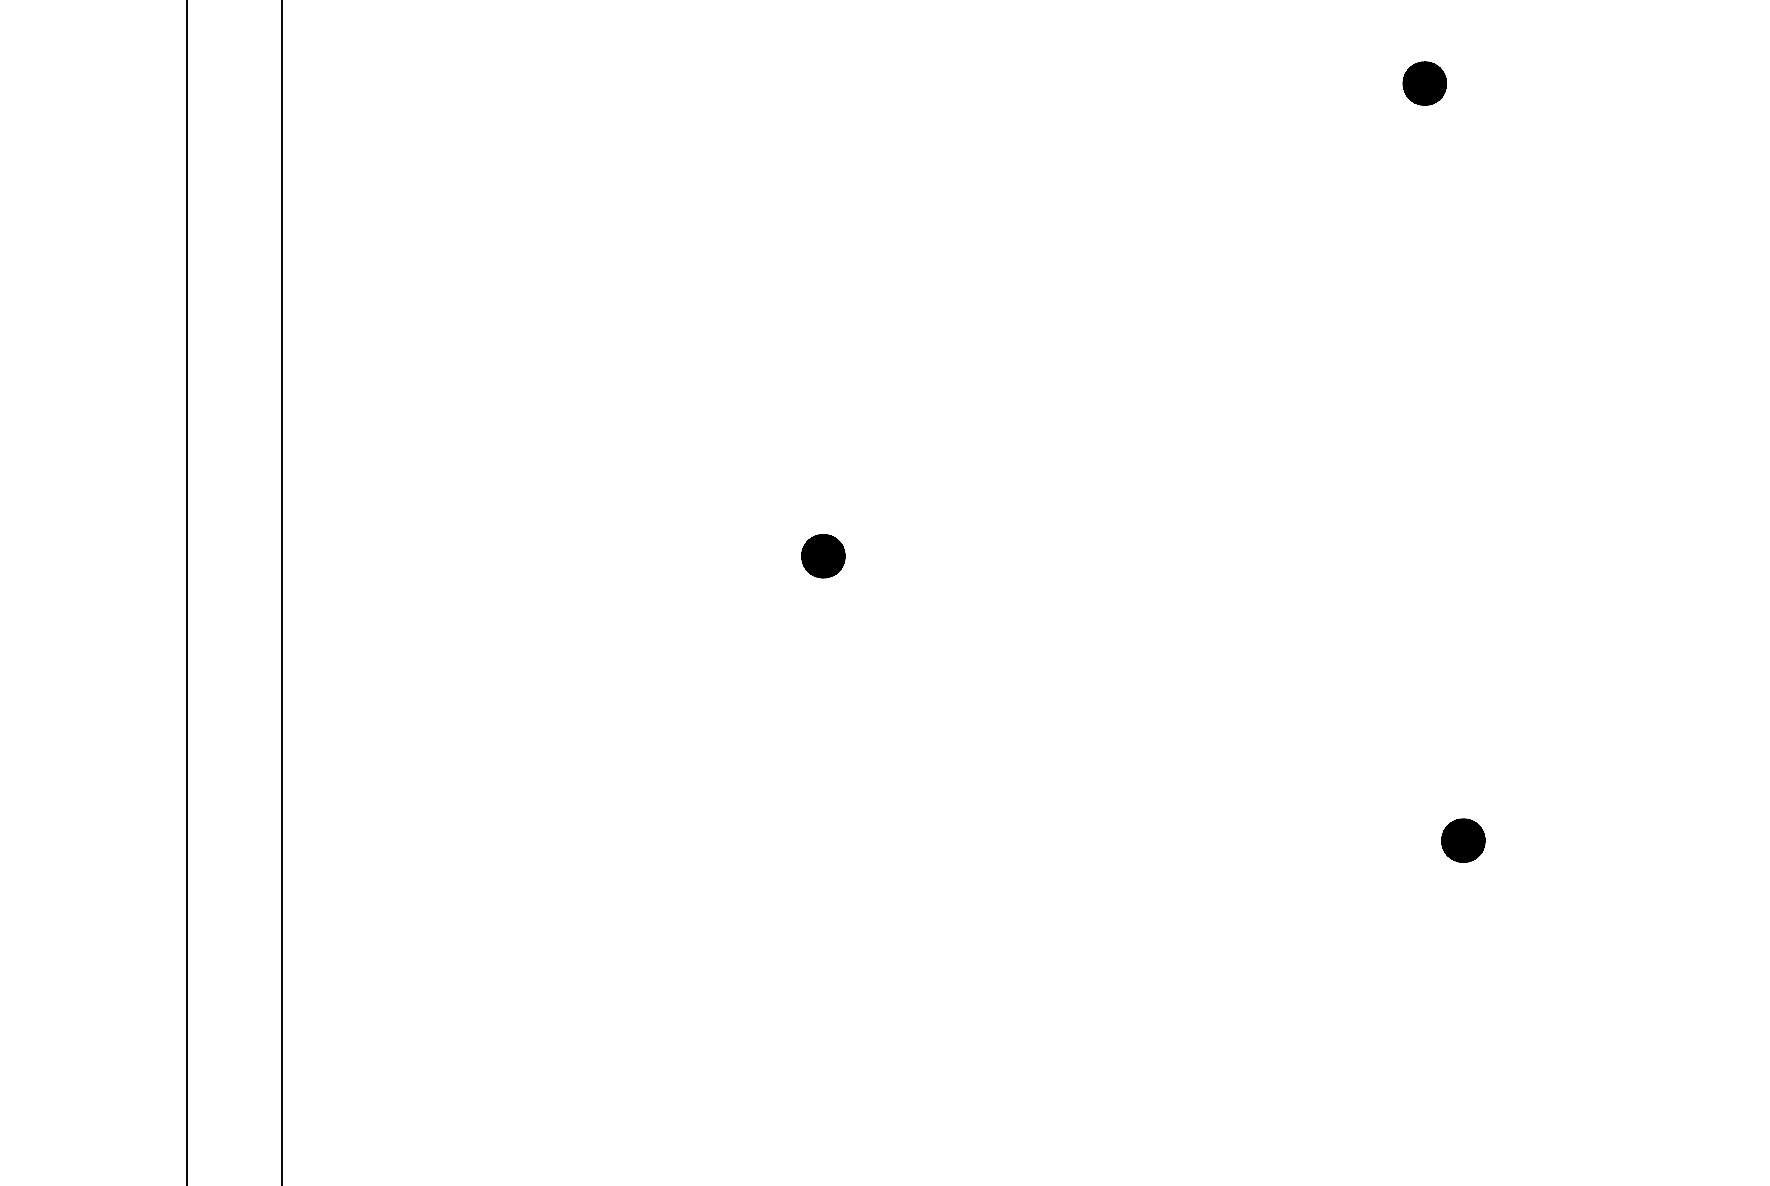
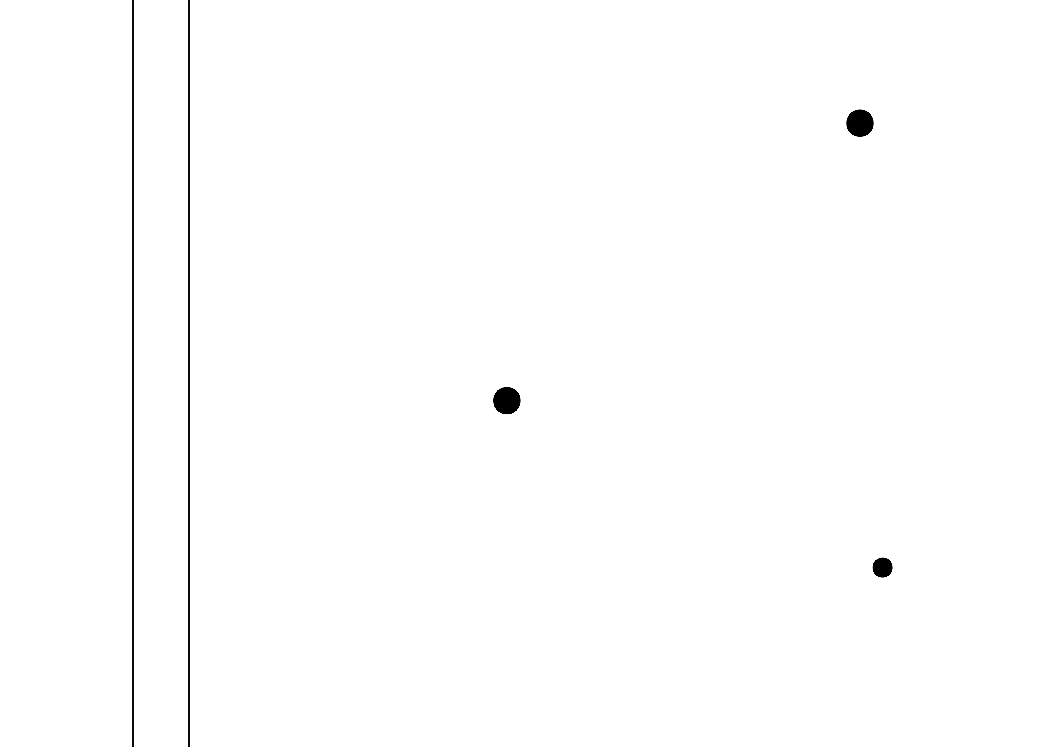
part: (1463, 840) -> (882, 567), size x0.7

